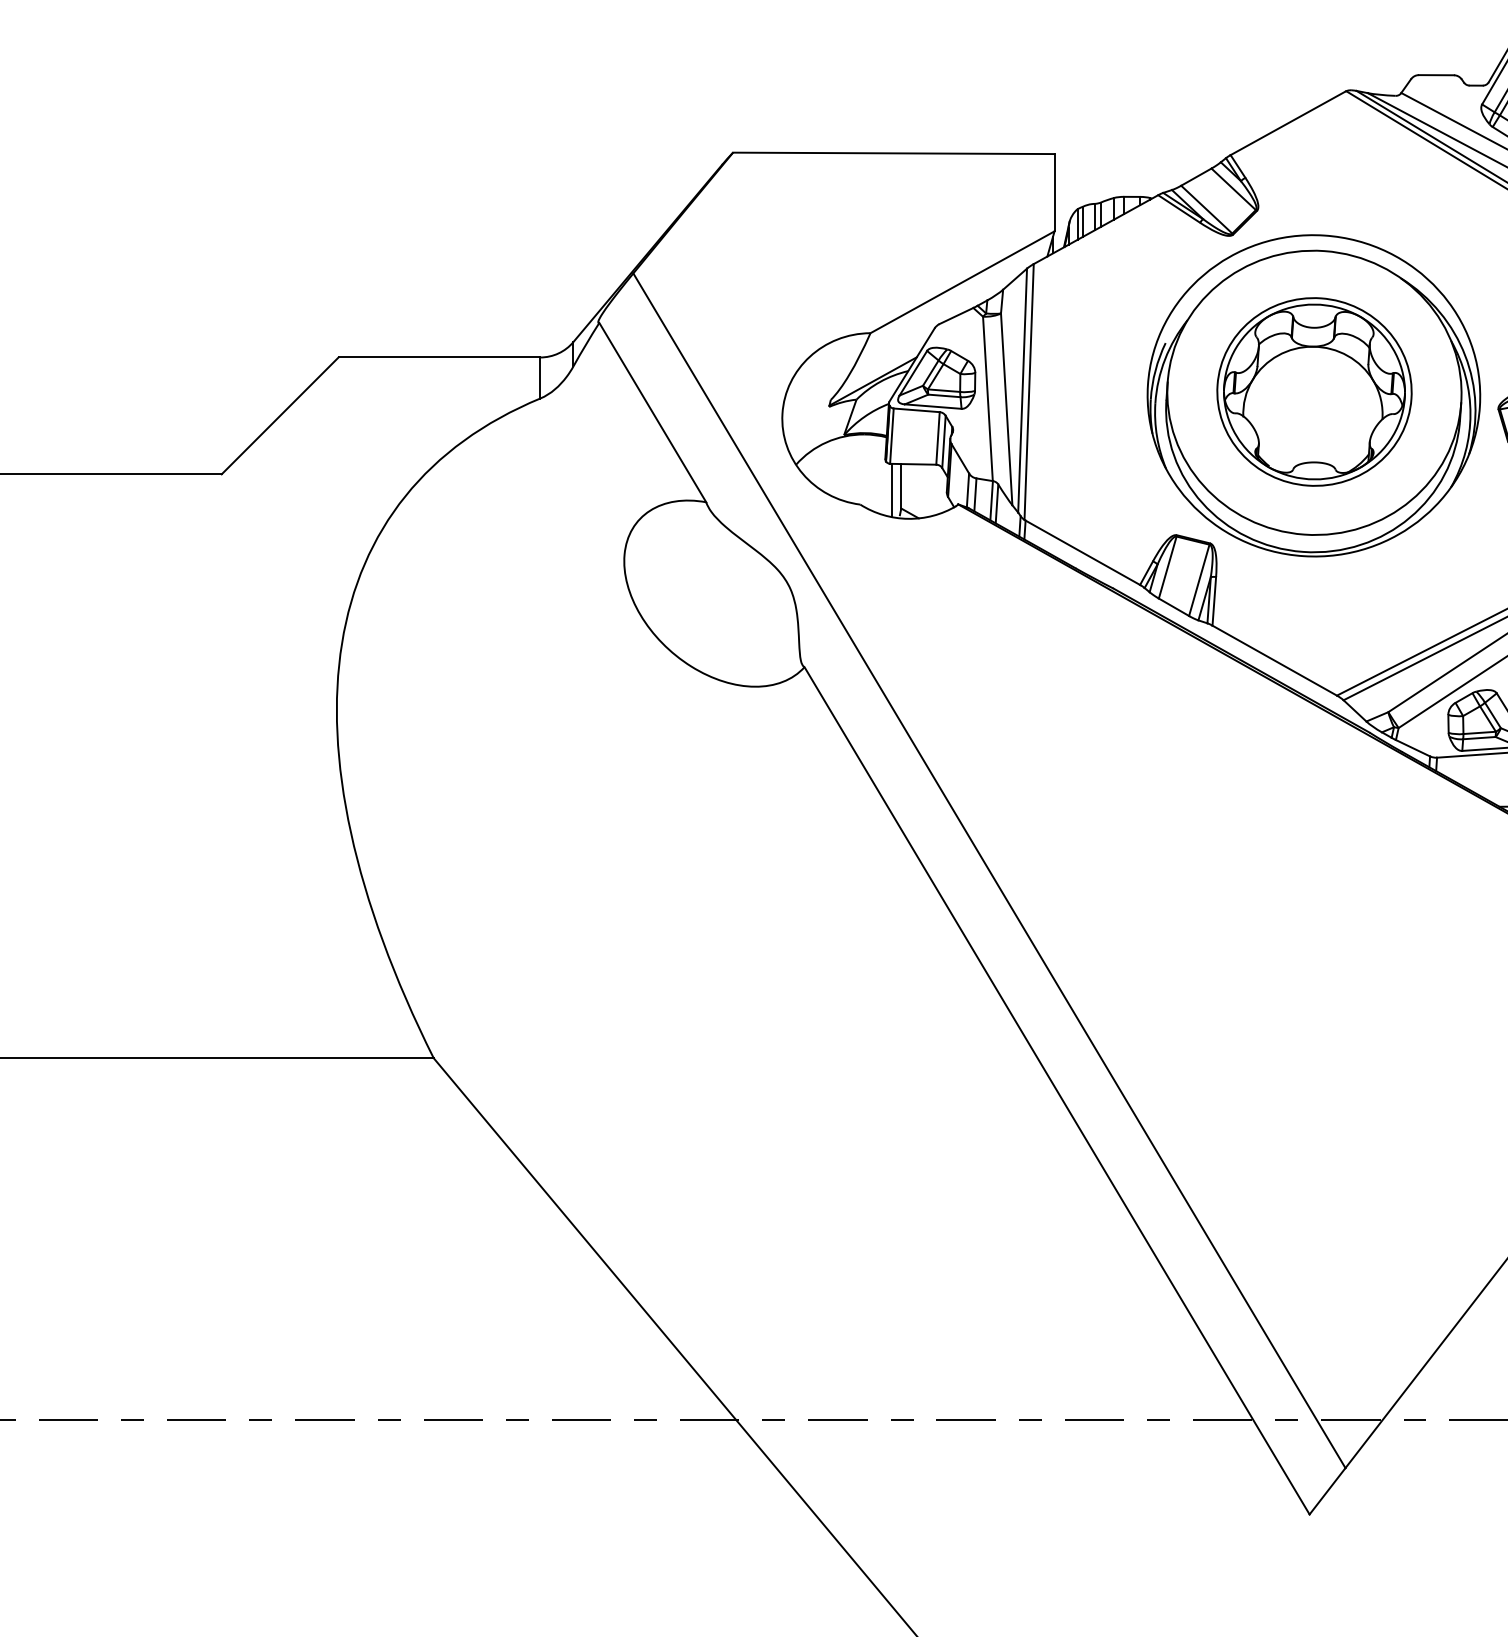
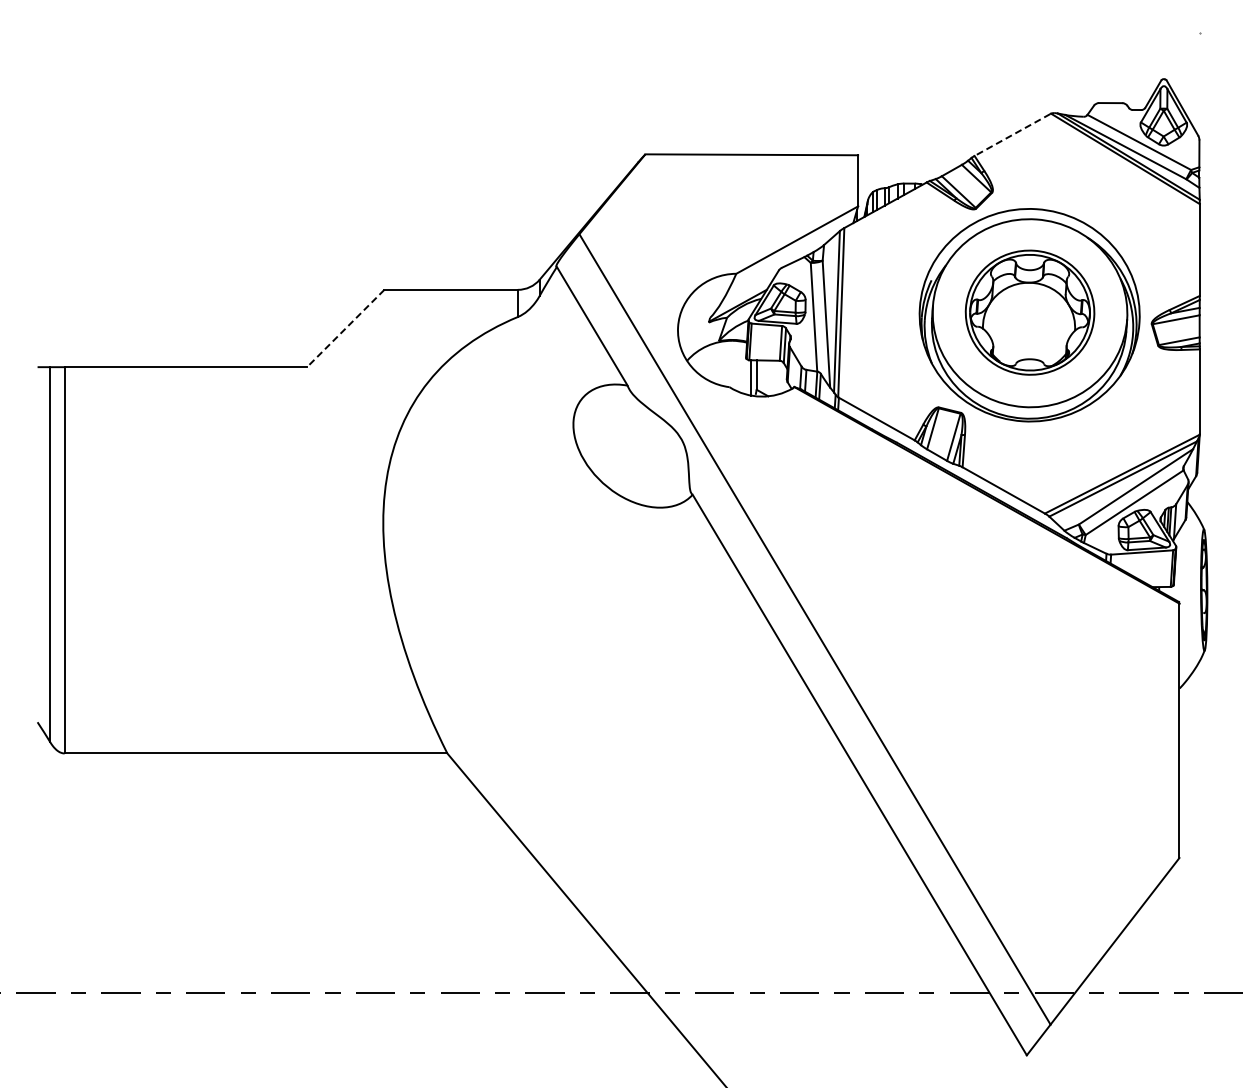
line: (1287, 124) -> (1012, 135), solid -> dashed
line: (279, 415) -> (345, 328), solid -> dashed

